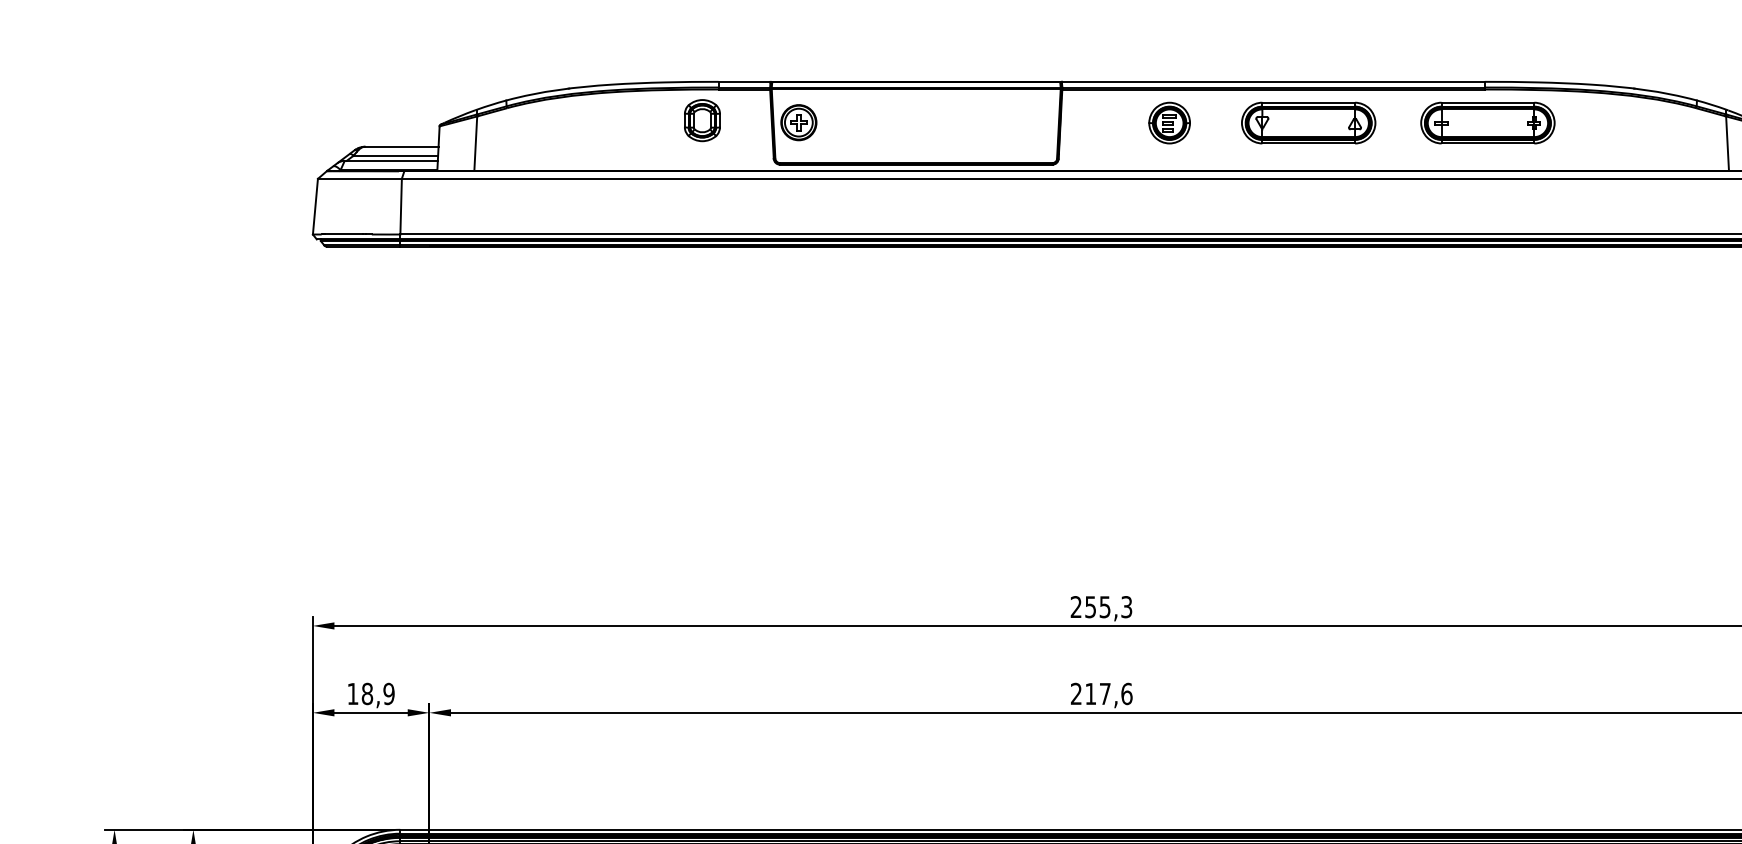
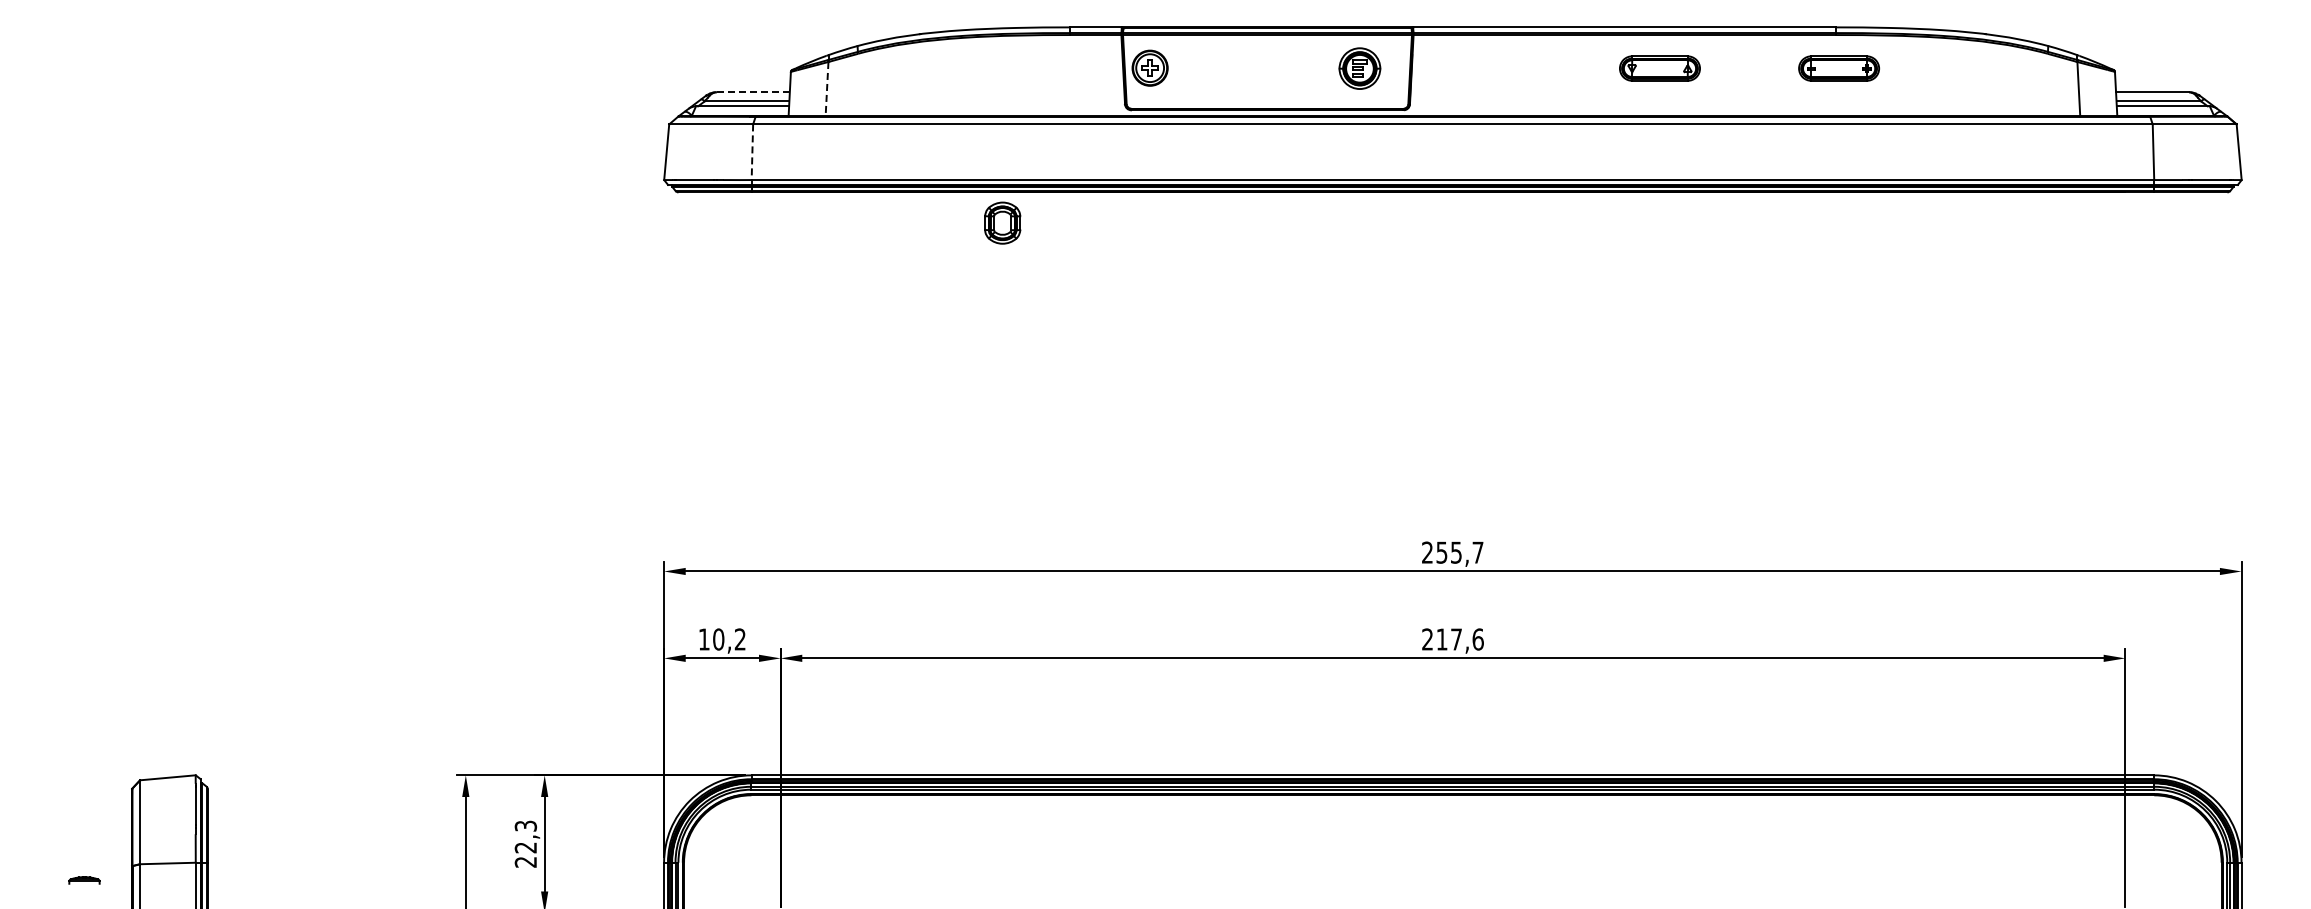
part: (702, 119) -> (1002, 222), moved
part: (1169, 122) -> (1359, 68), moved
part: (1308, 122) -> (1659, 68), size x0.6
part: (1487, 122) -> (1838, 68), size x0.6
line: (476, 143) -> (827, 89), solid -> dashed
line: (402, 146) -> (753, 92), solid -> dashed
line: (401, 206) -> (752, 152), solid -> dashed
text: (1126, 606) -> (1477, 552), 255,3 -> 255,7
text: (378, 693) -> (729, 639), 18,9 -> 10,2

